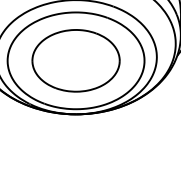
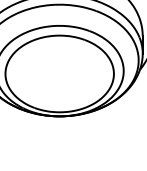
part: (75, 60) -> (59, 73), removed

